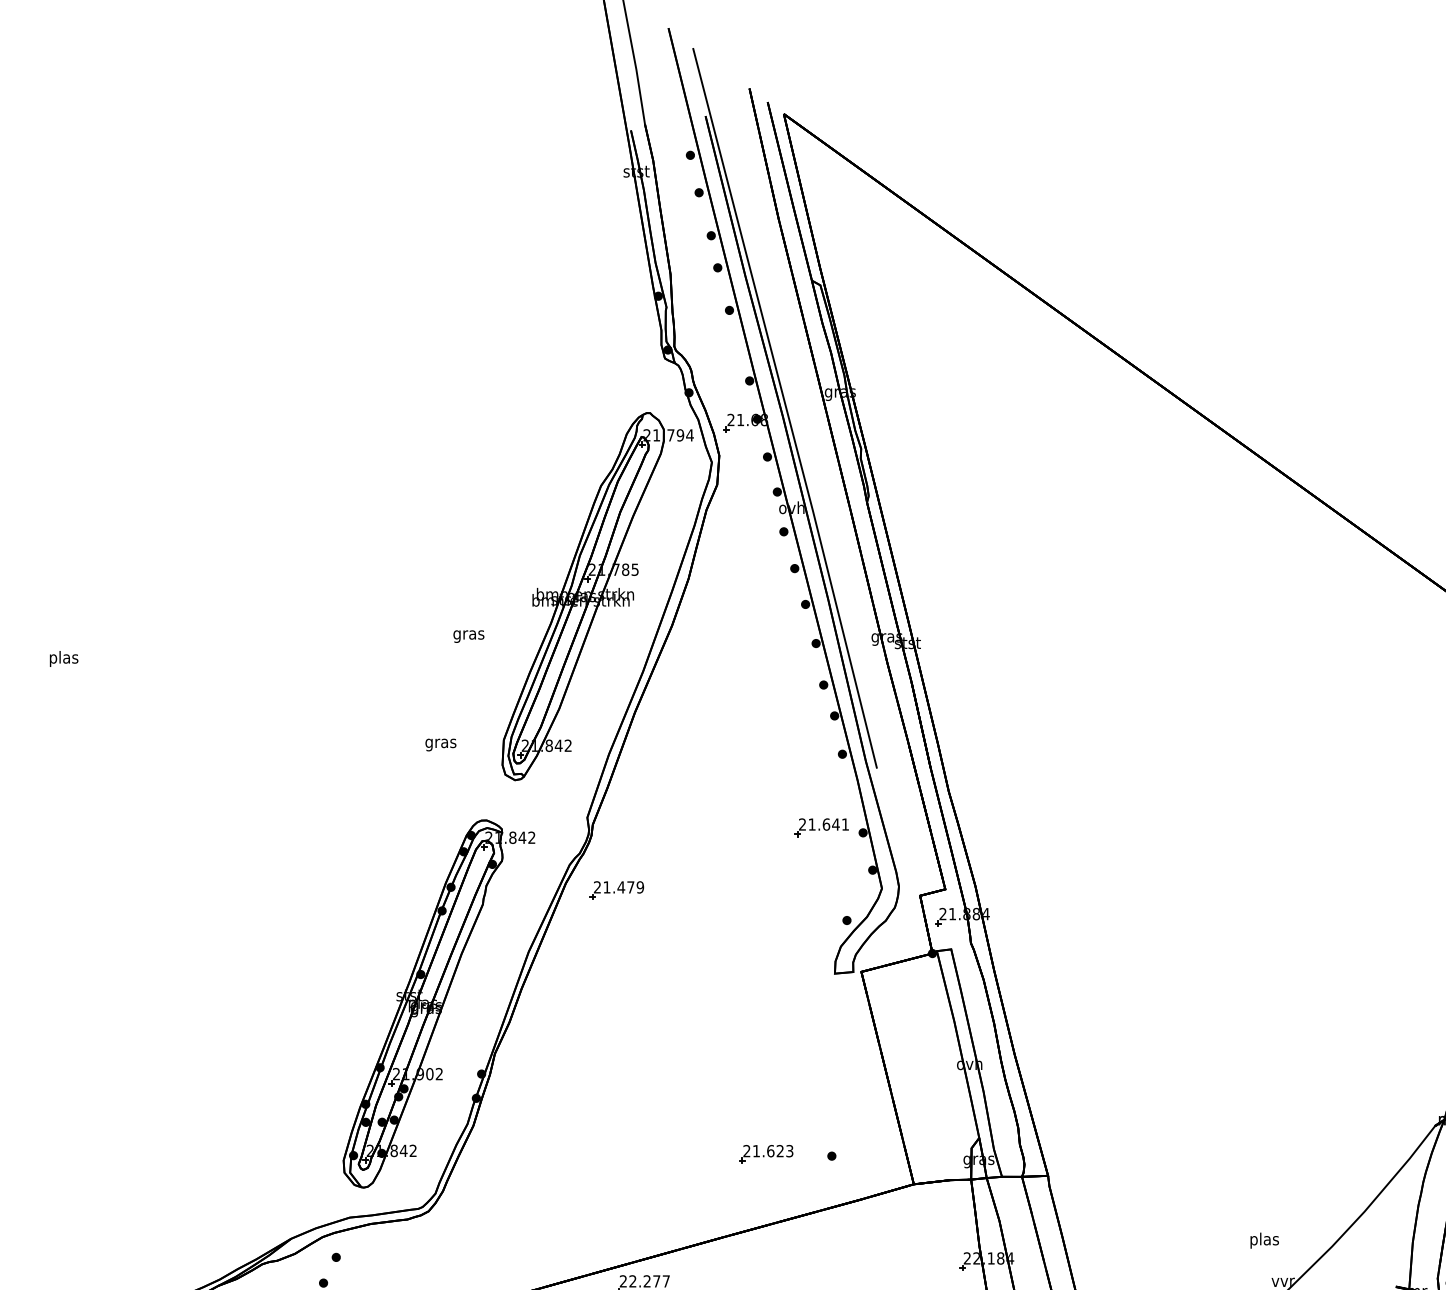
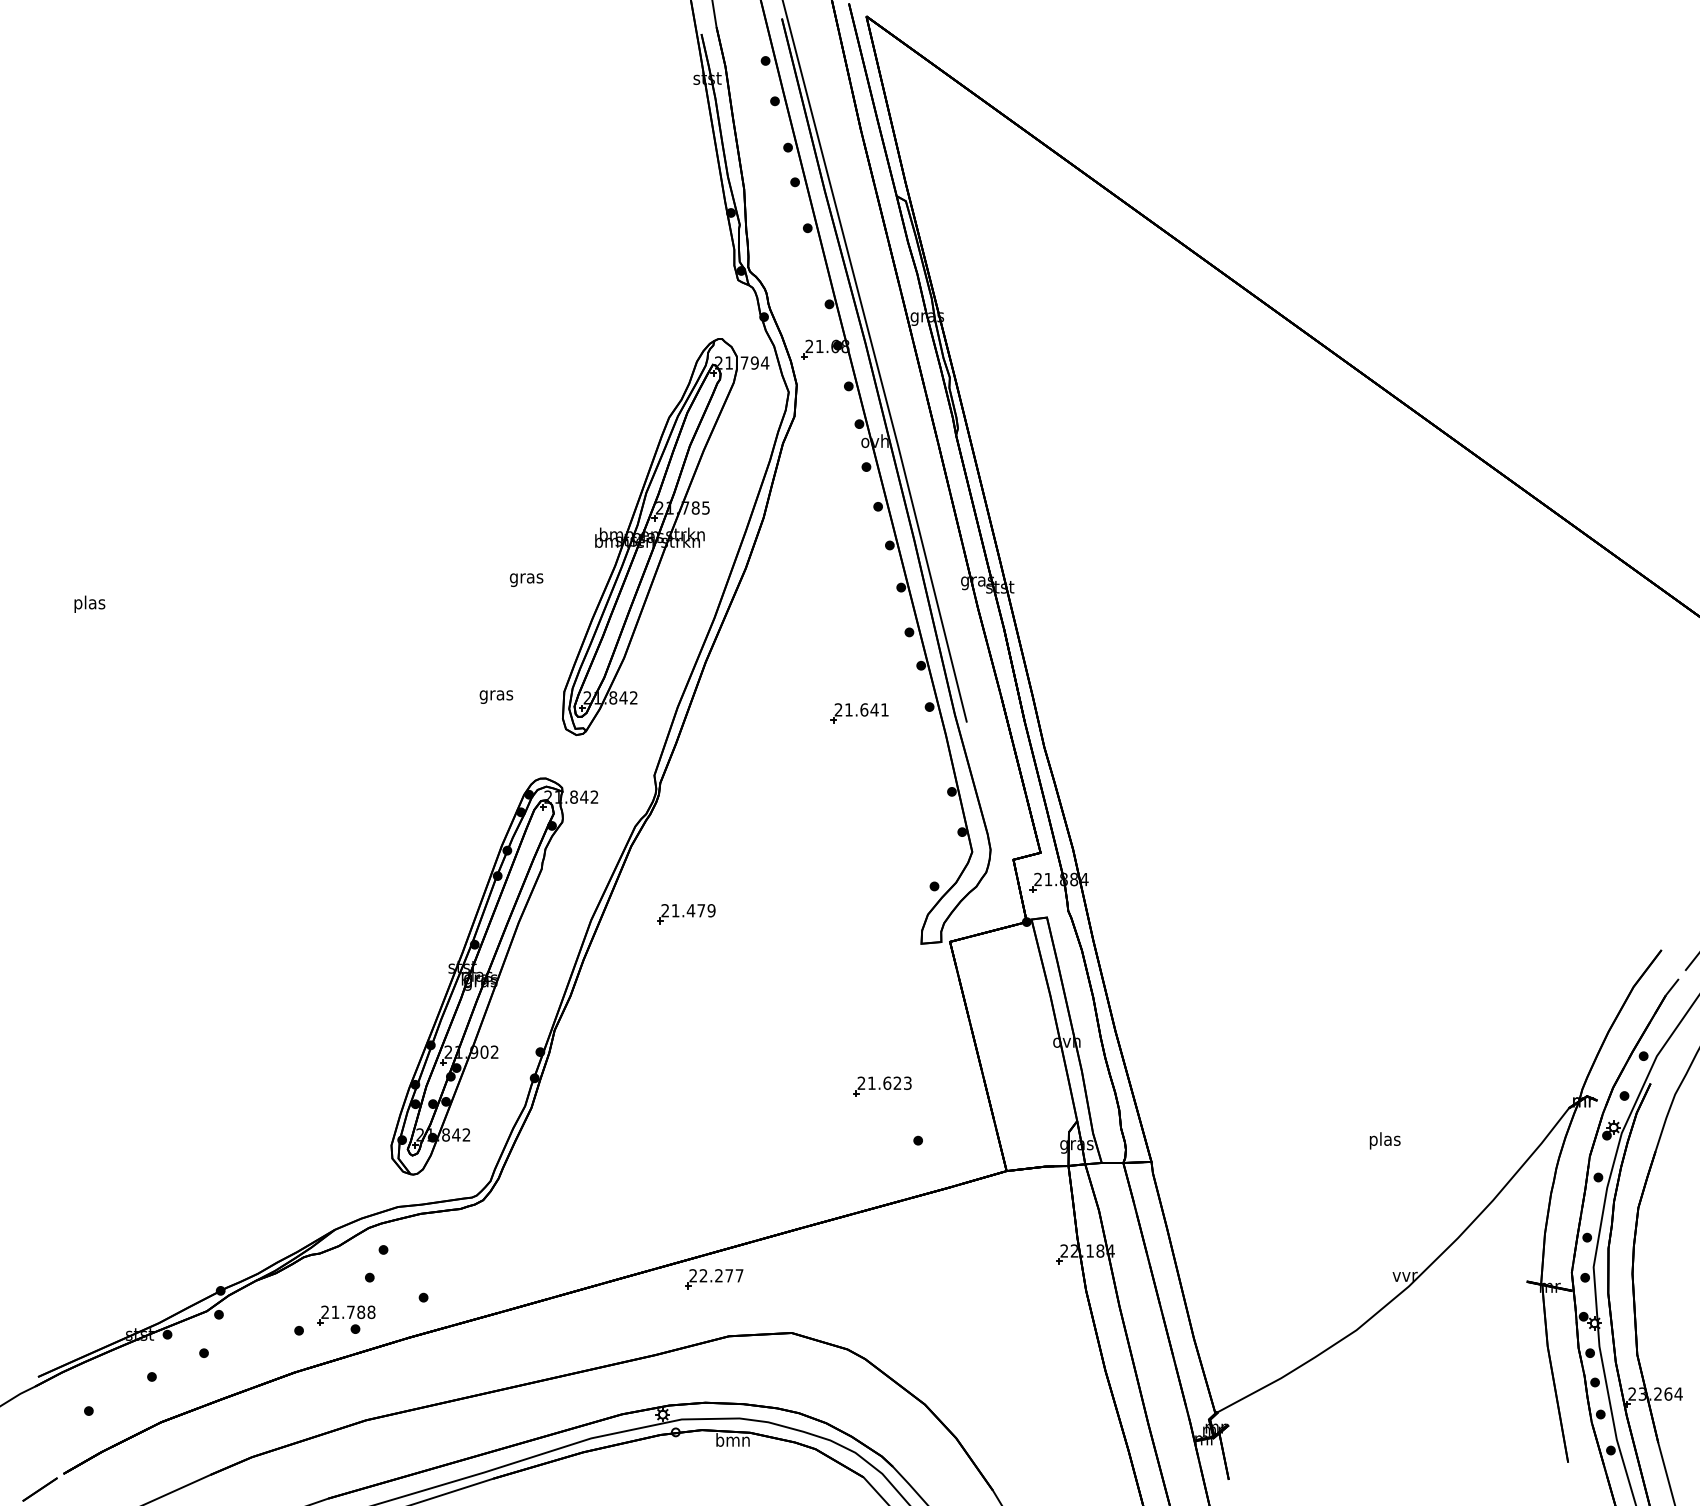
part: (821, 827) -> (859, 713), moved
part: (617, 890) -> (686, 914), moved
part: (766, 1154) -> (882, 1086), moved
text: (1264, 1240) -> (1384, 1140), moved

